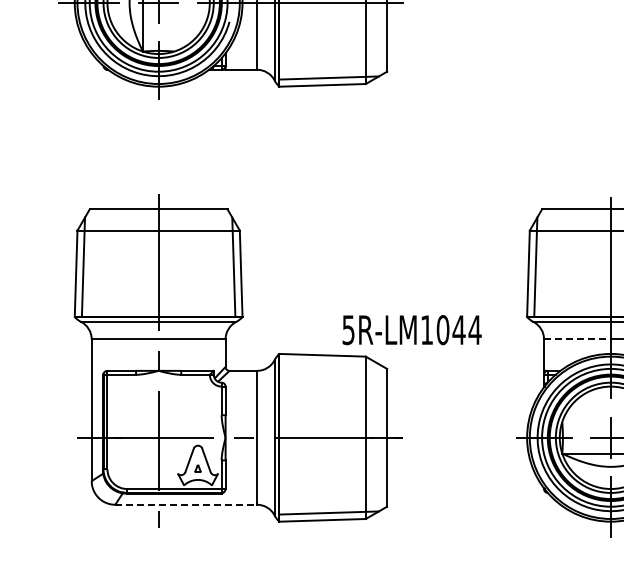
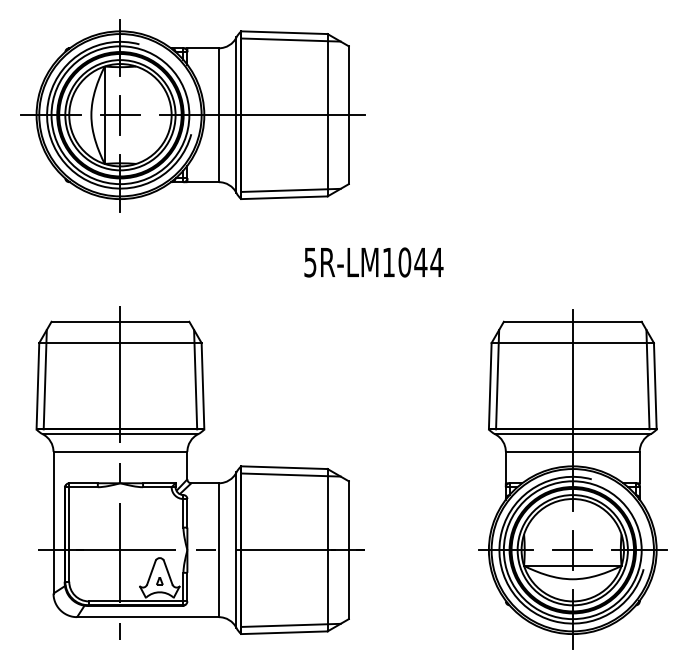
text: (411, 330) -> (373, 262), moved
line: (577, 339) -> (539, 451), dashed -> solid
line: (328, 362) -> (290, 474), added
line: (186, 505) -> (148, 617), dashed -> solid

